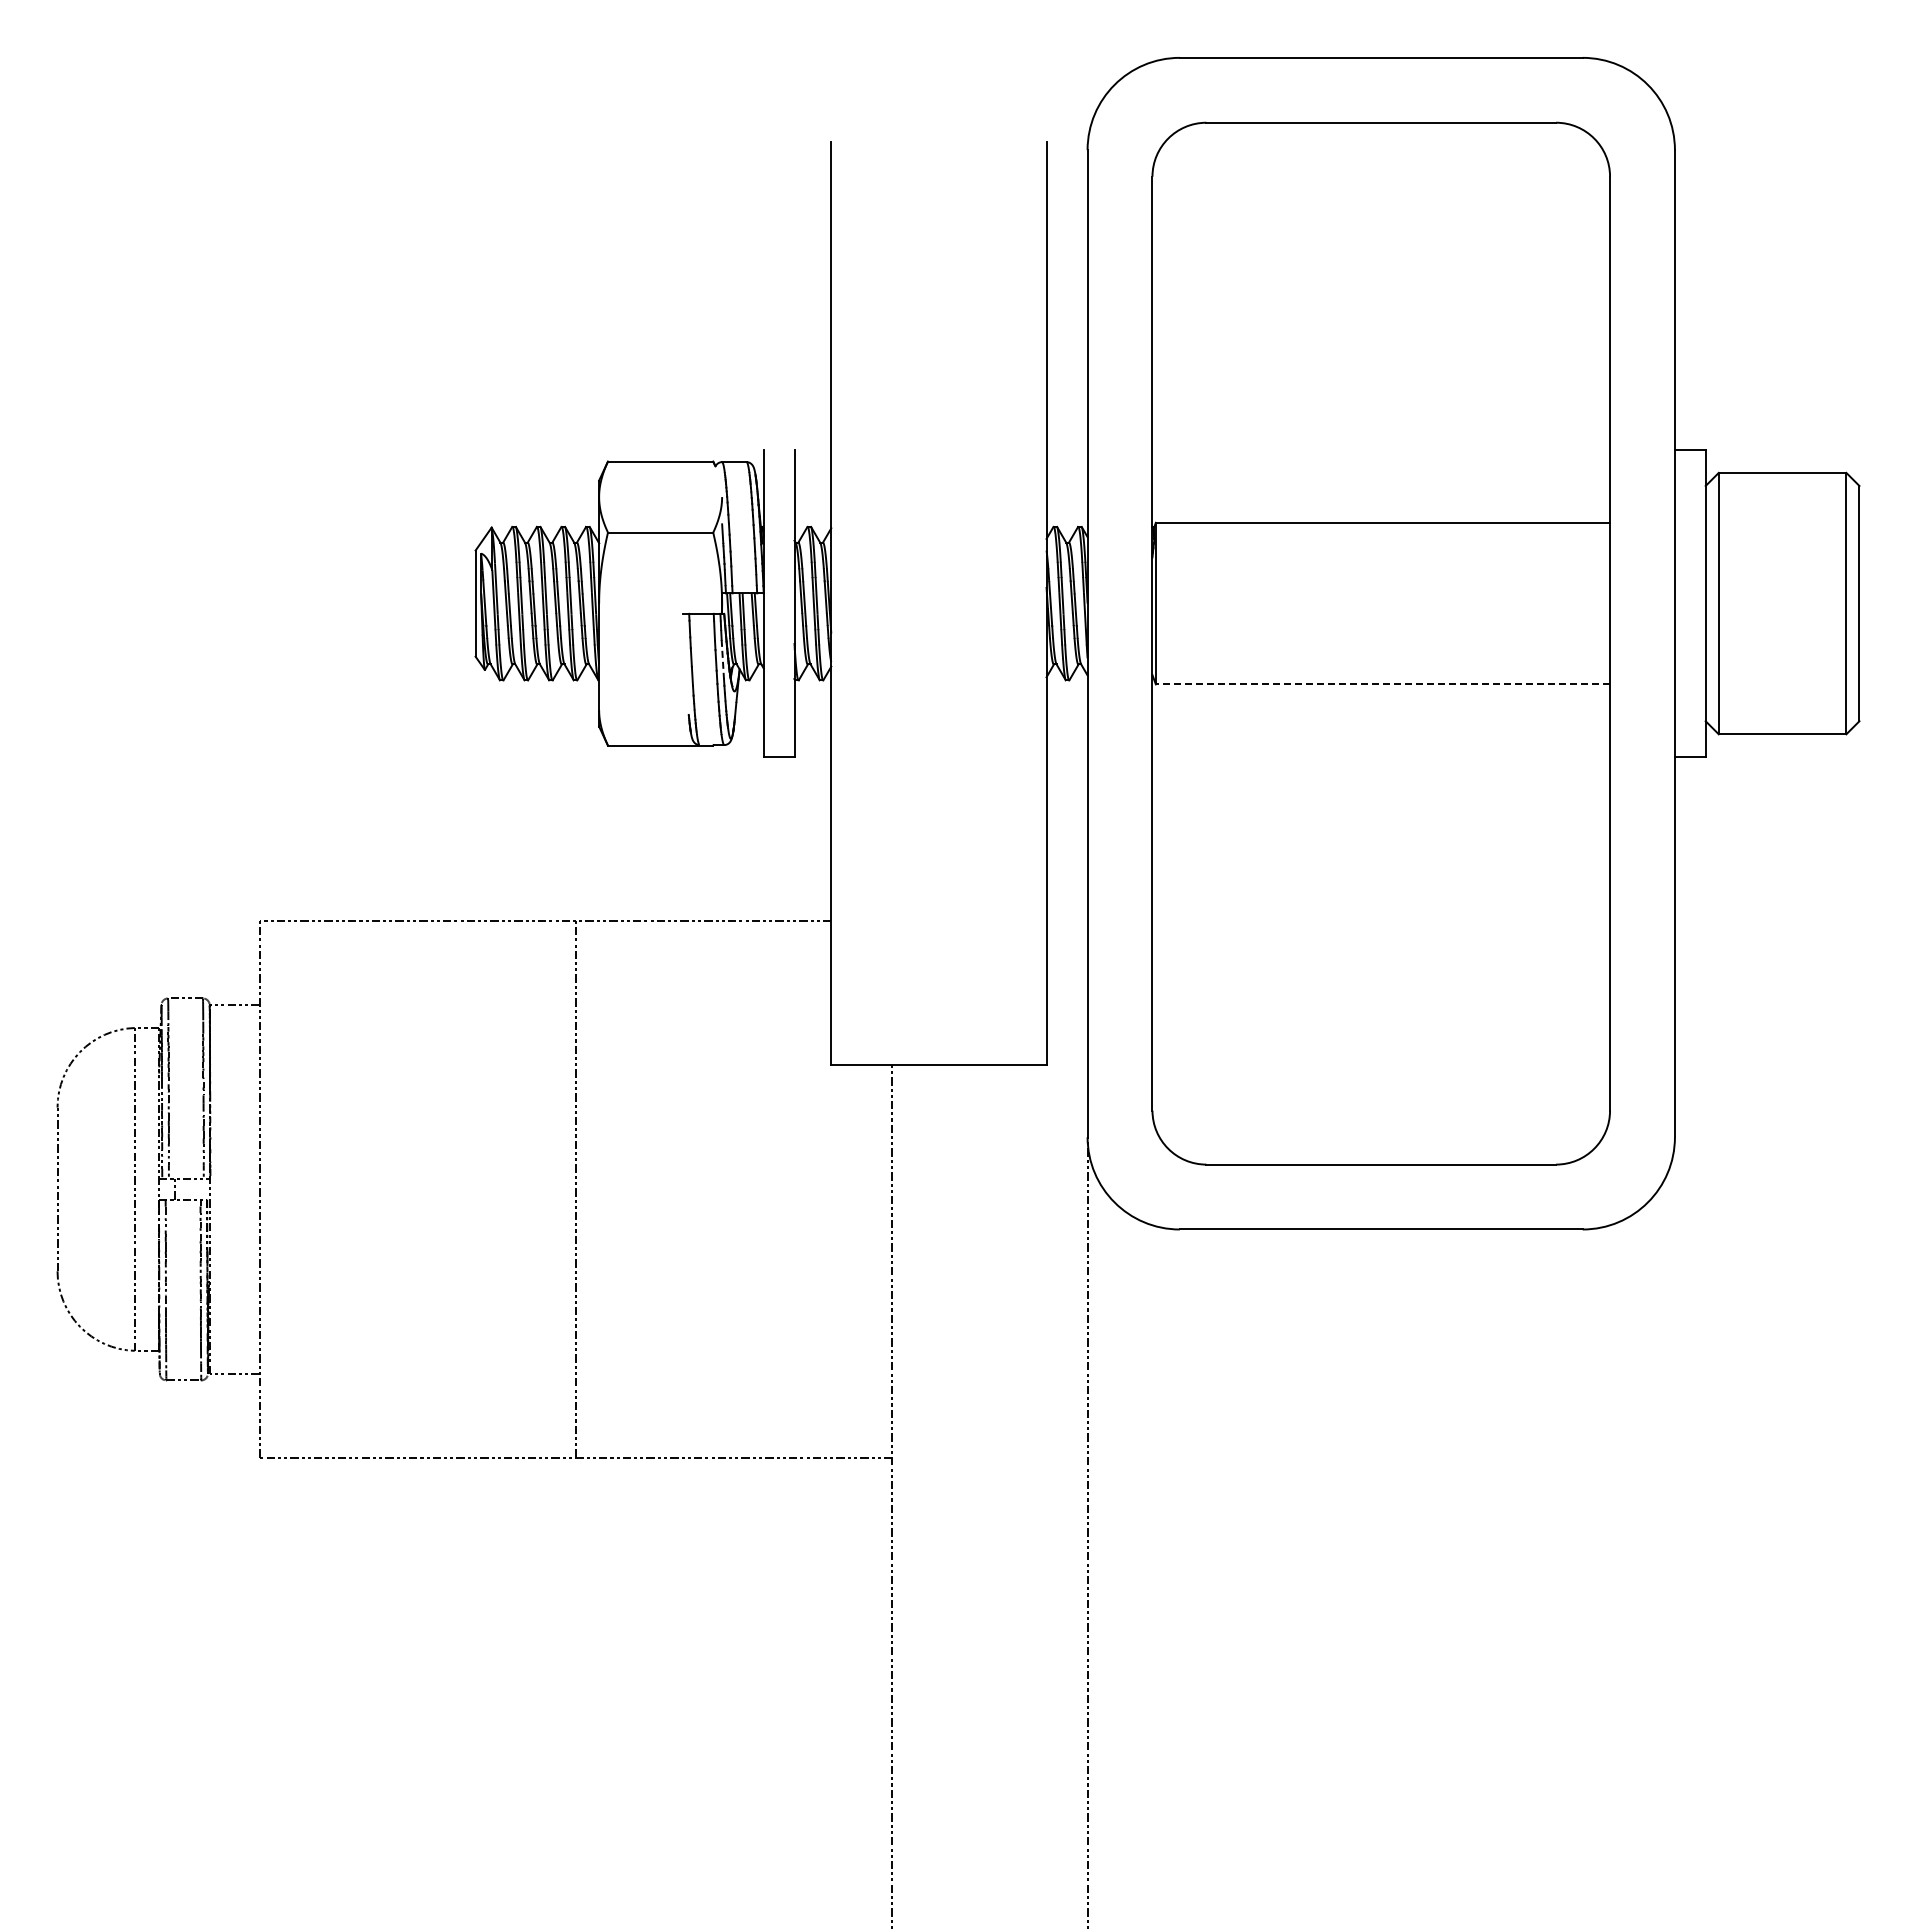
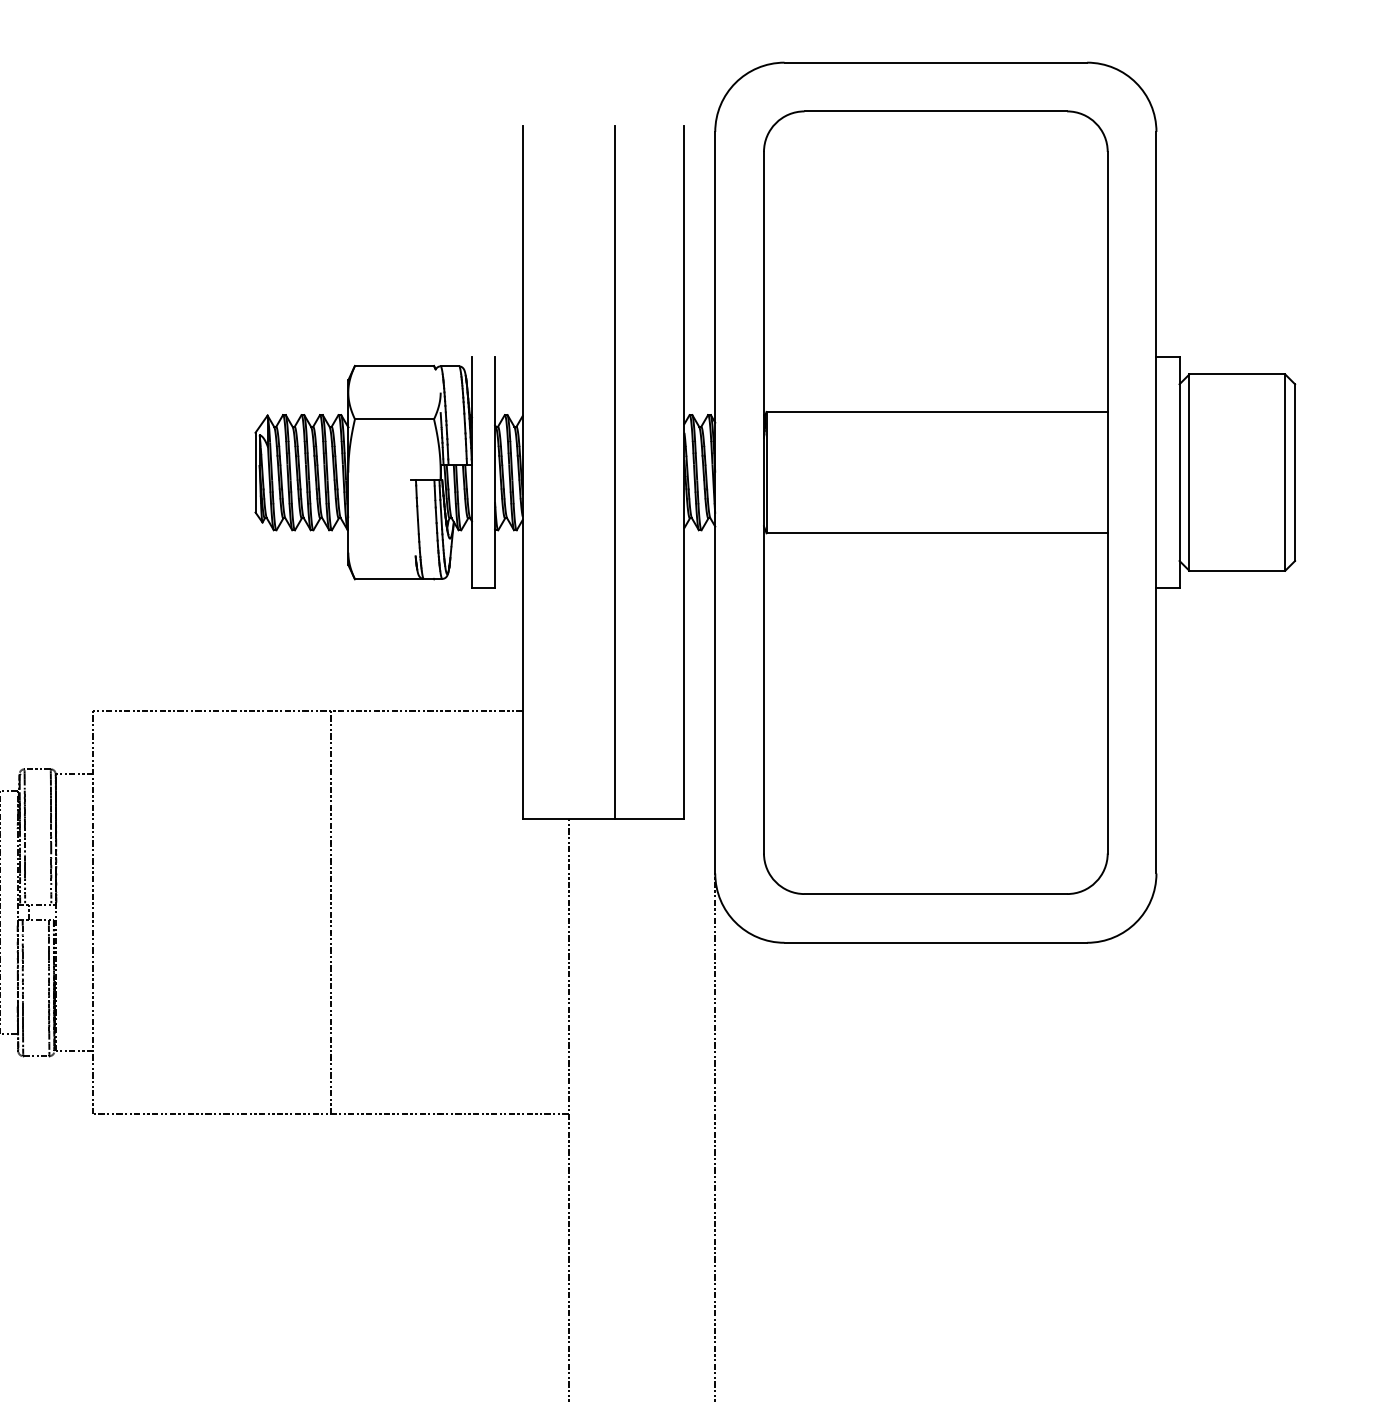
line: (953, 603) -> (614, 472), added
line: (722, 659) -> (440, 514), dashed -> solid
line: (1382, 684) -> (936, 533), dashed -> solid

